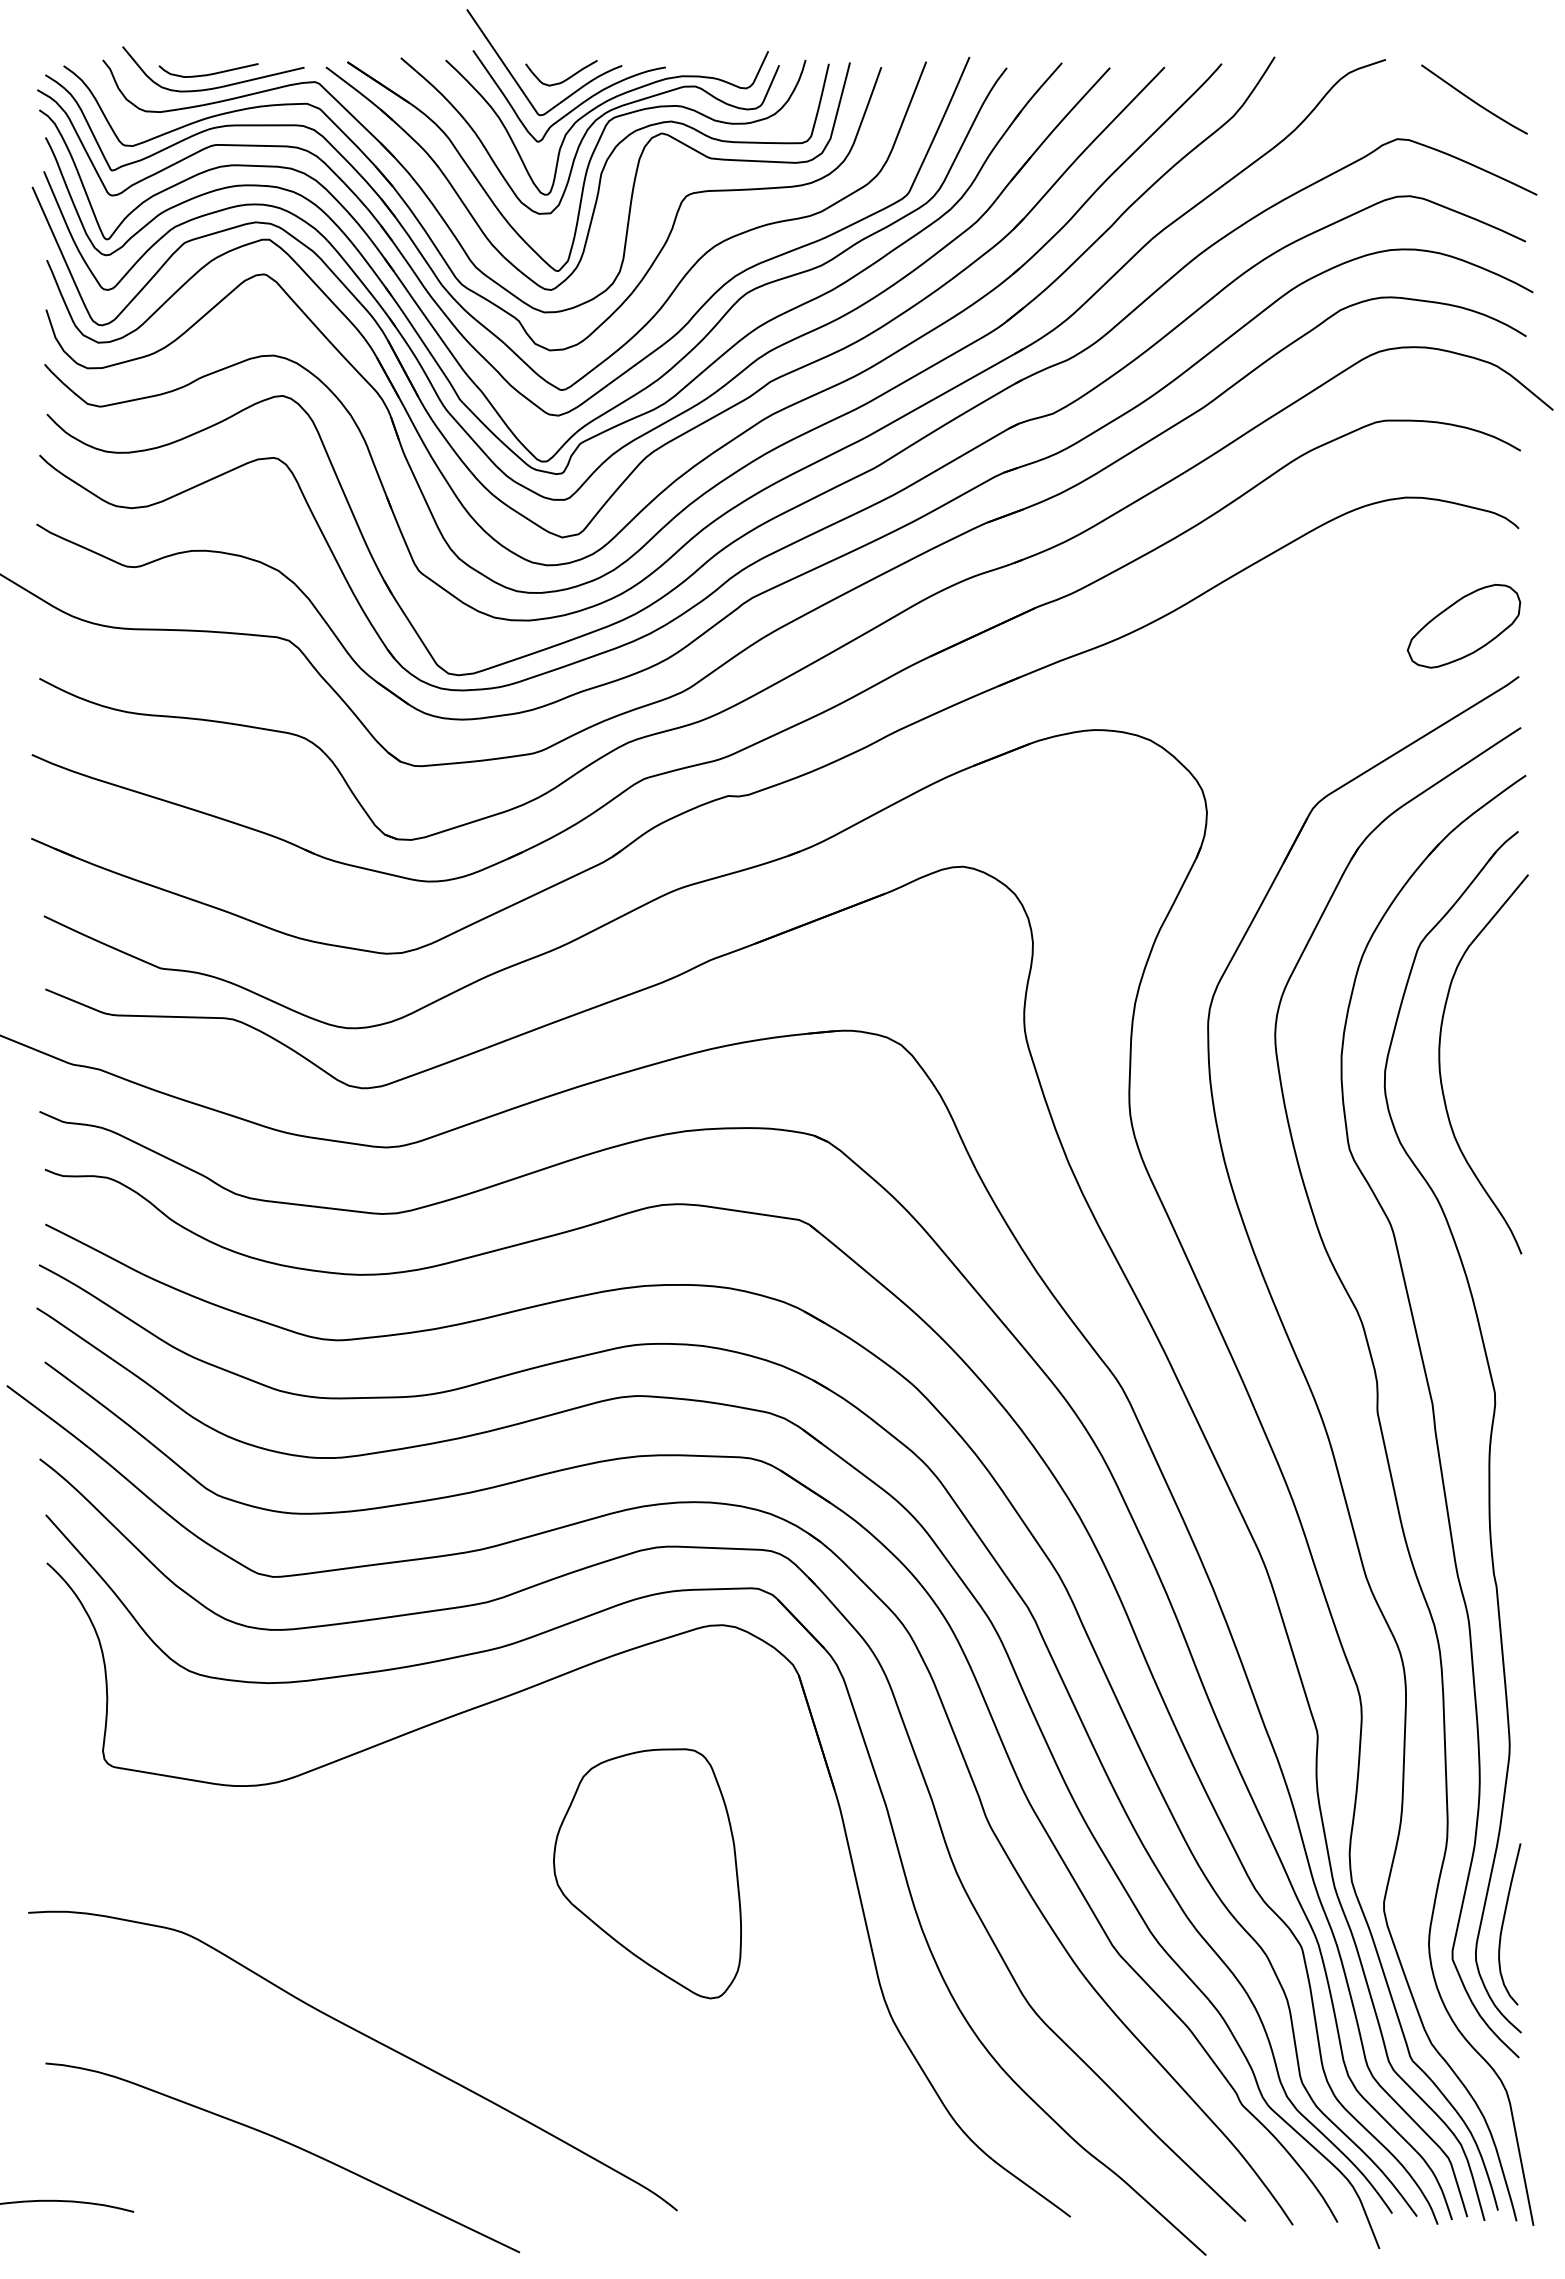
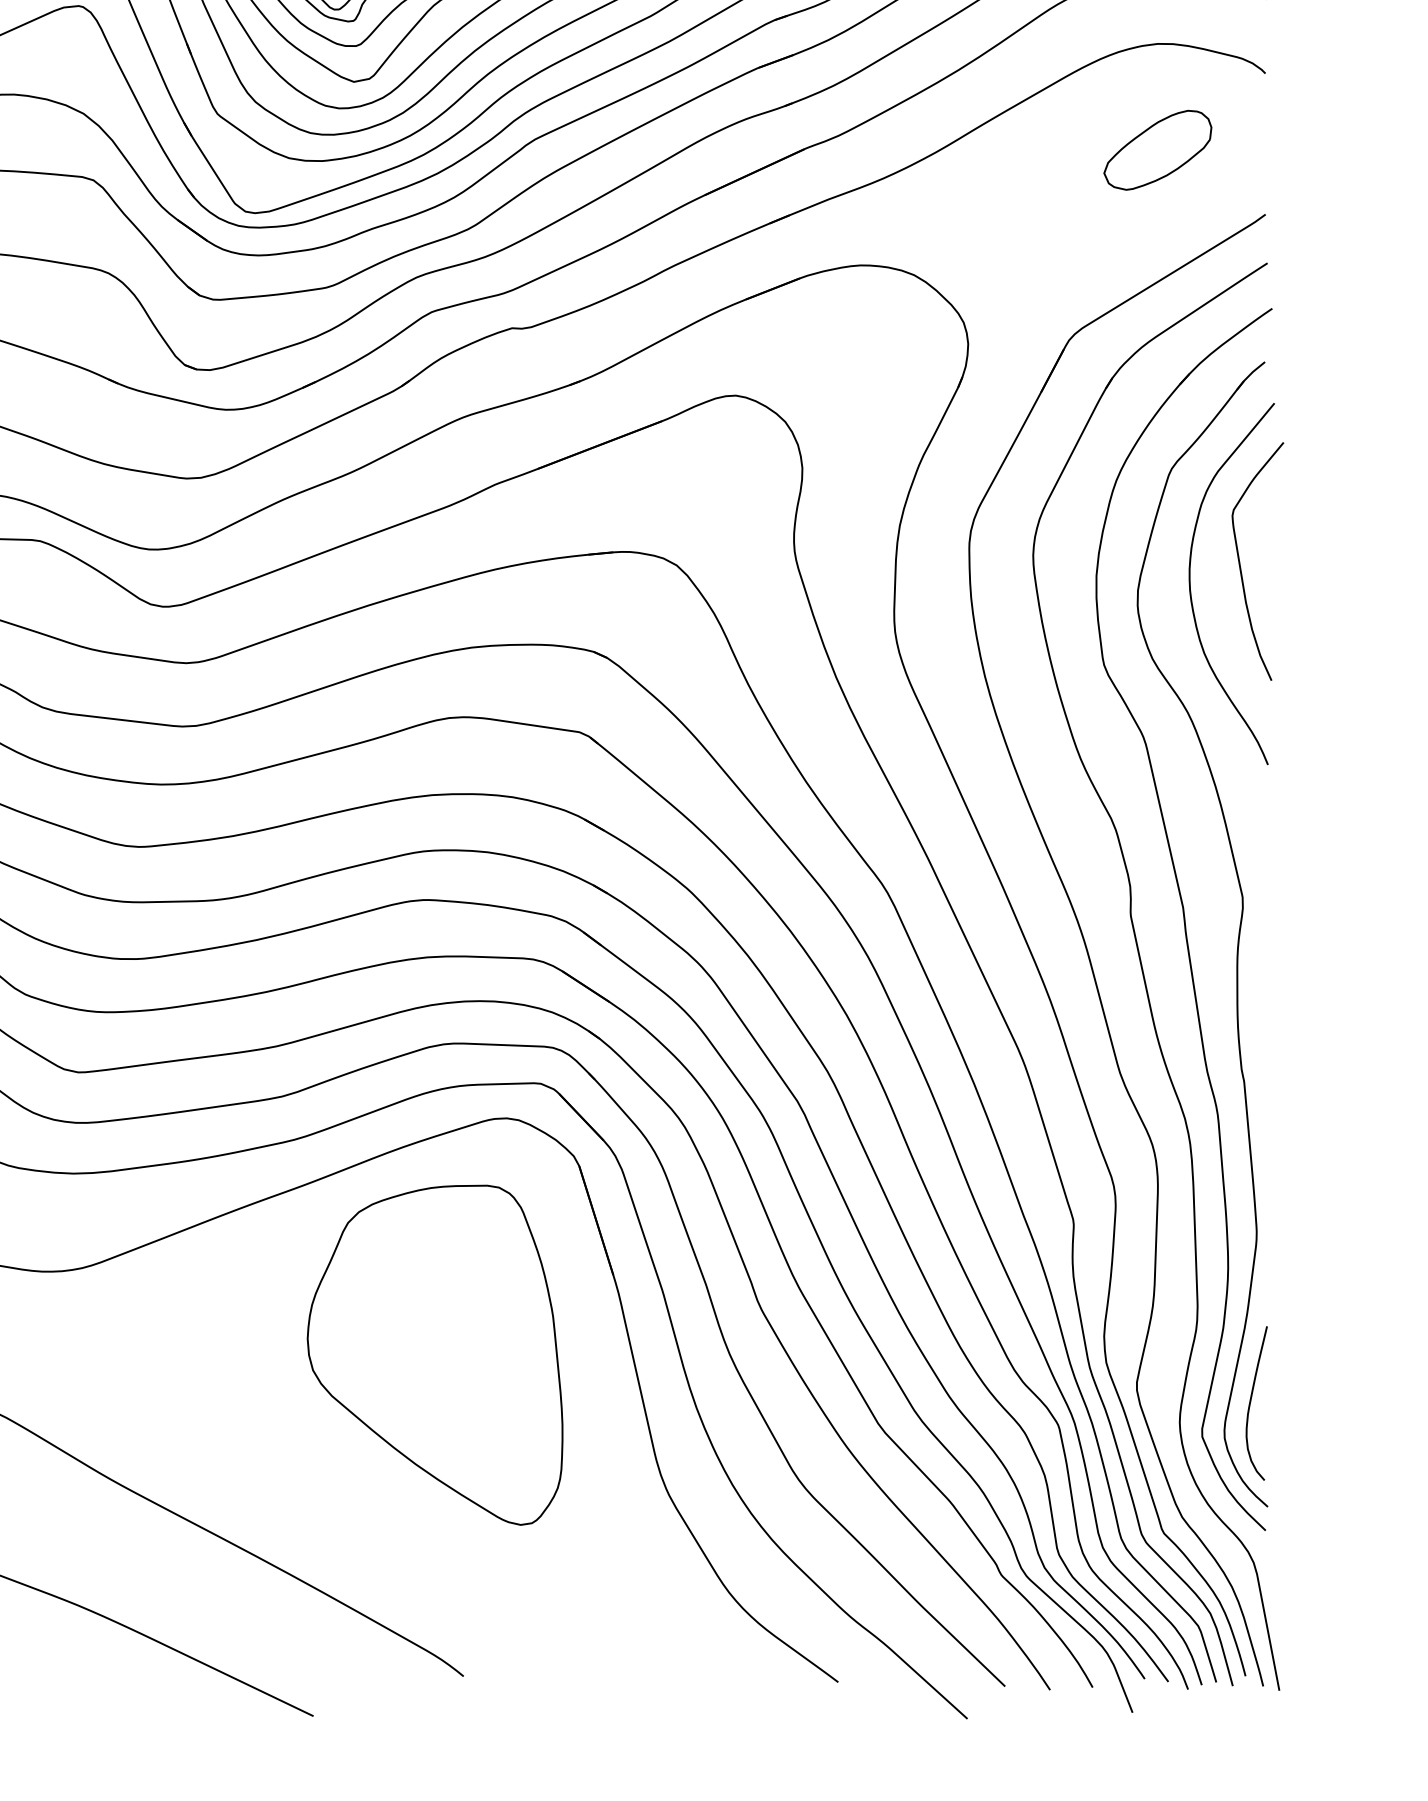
part: (1463, 625) -> (1157, 149), moved
curve: (1492, 1040) -> (1240, 561), added
part: (647, 1873) -> (435, 1354), size x1.43

